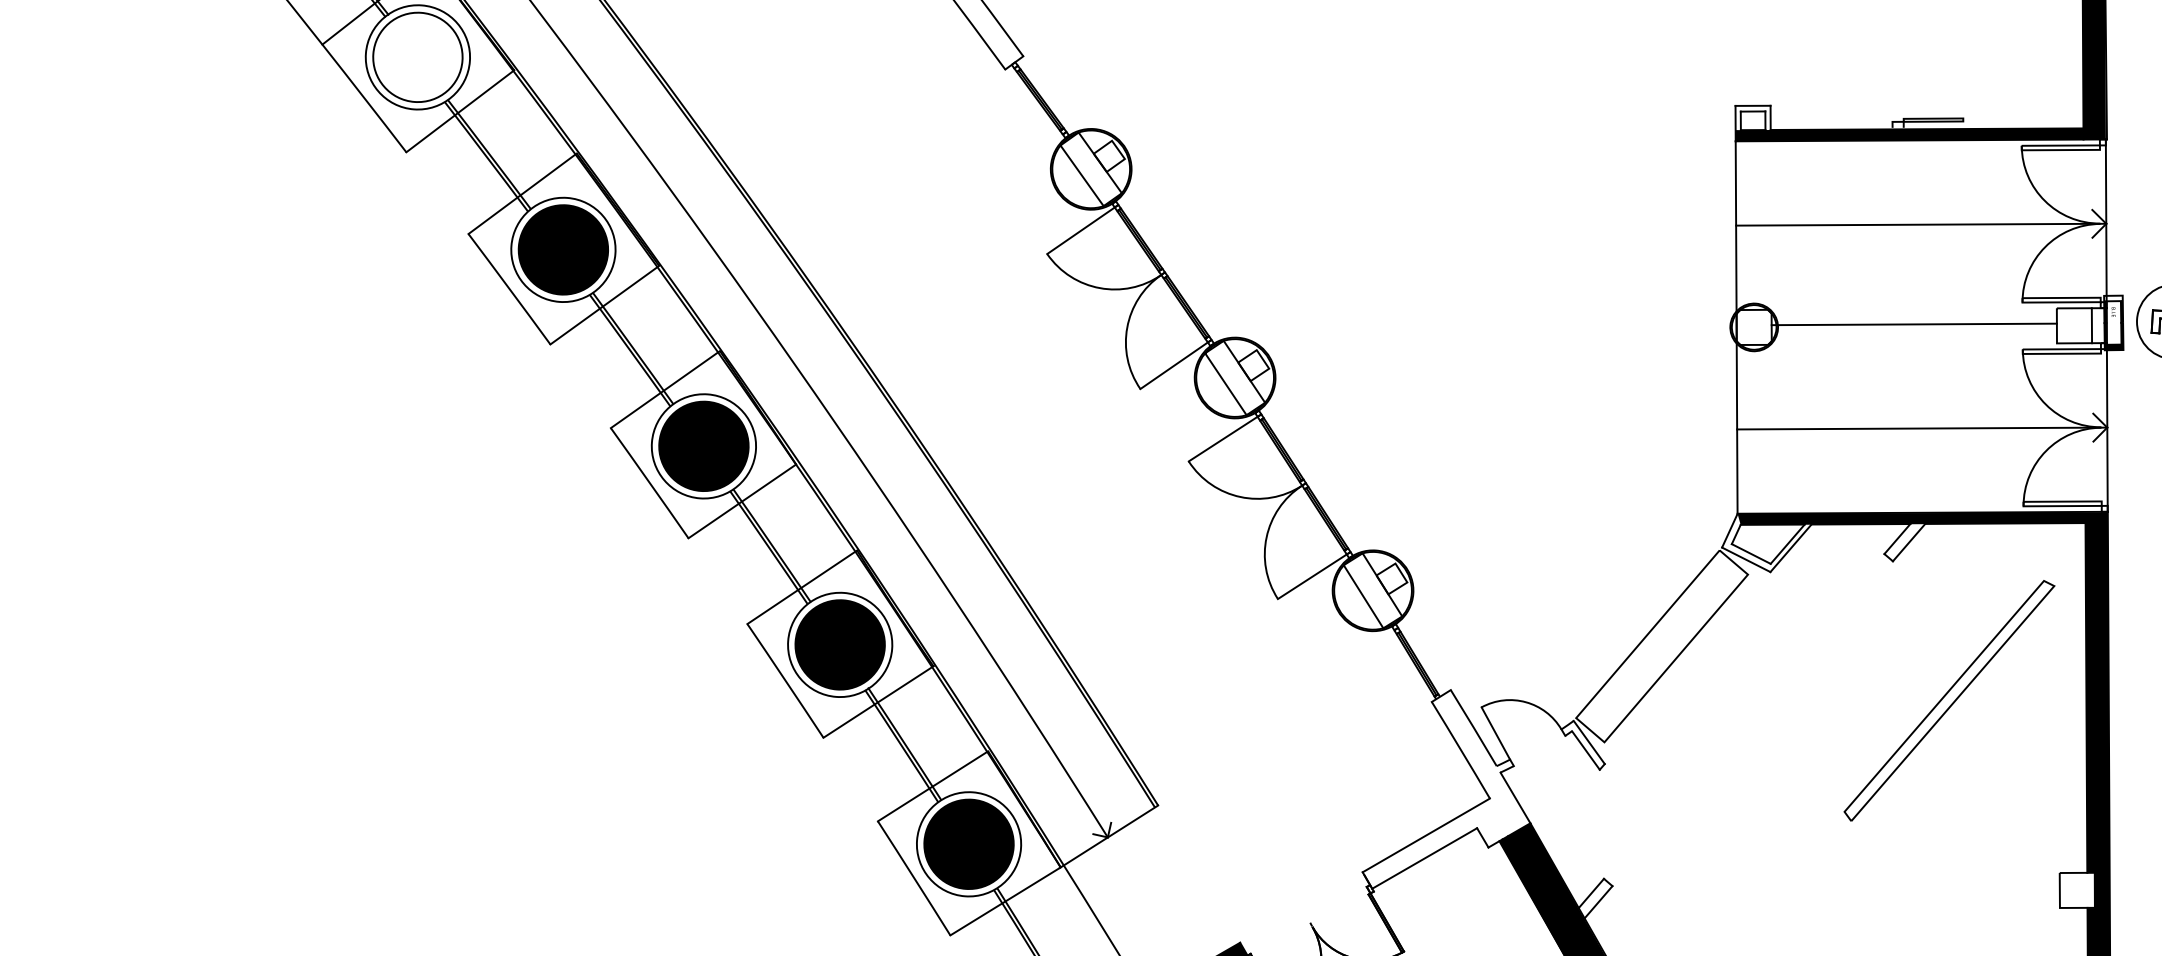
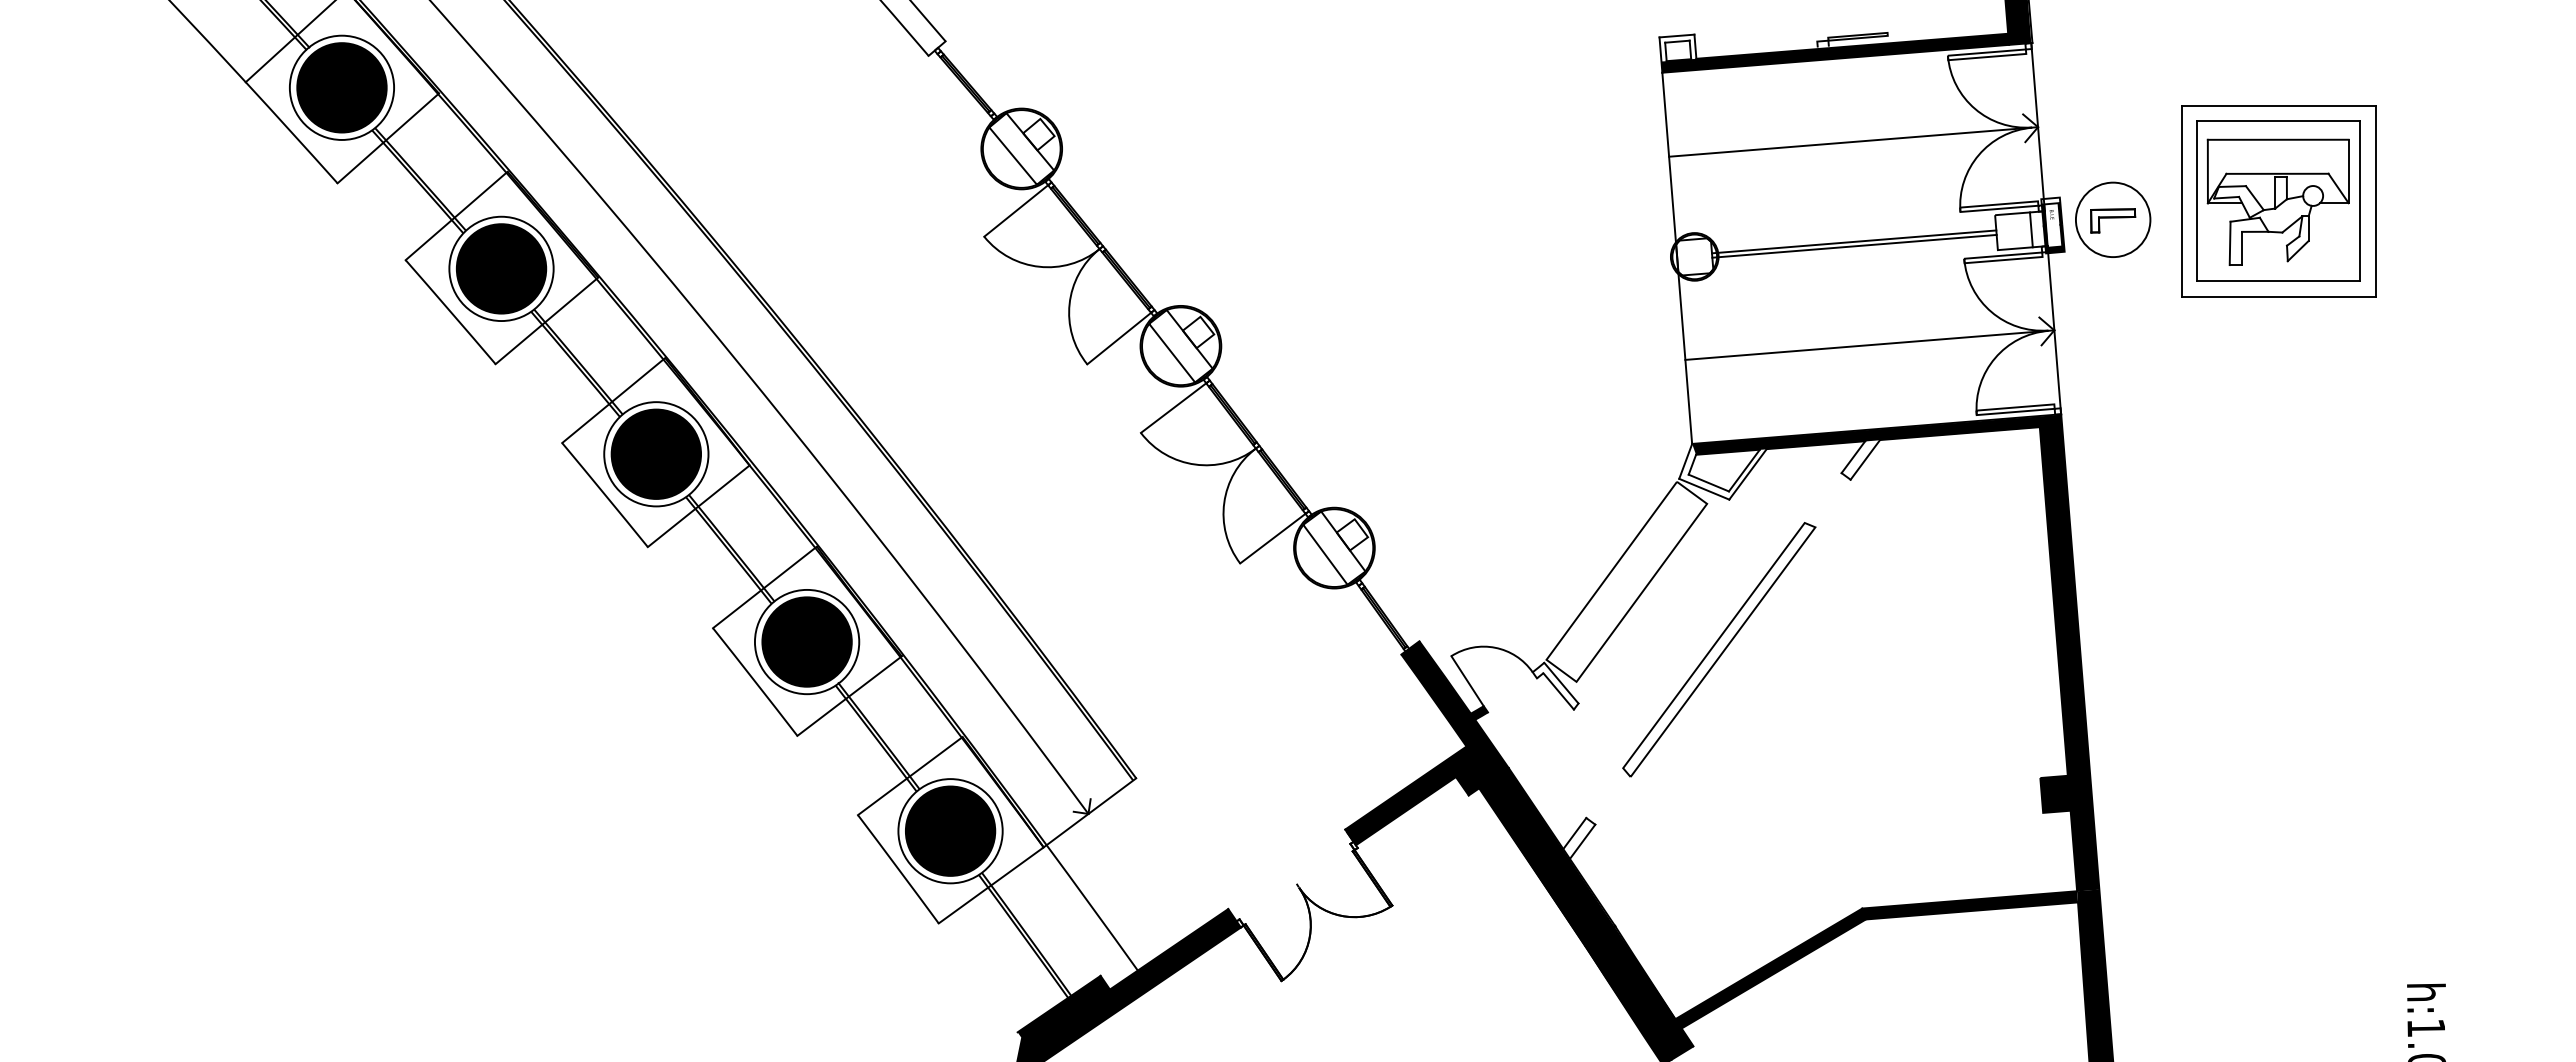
fill: (417, 57) -> (341, 87), added
line: (1914, 328) -> (1854, 245), added
part: (1949, 700) -> (1719, 649), moved
fill: (1450, 792) -> (1426, 743), added
fill: (2077, 889) -> (2059, 793), added

